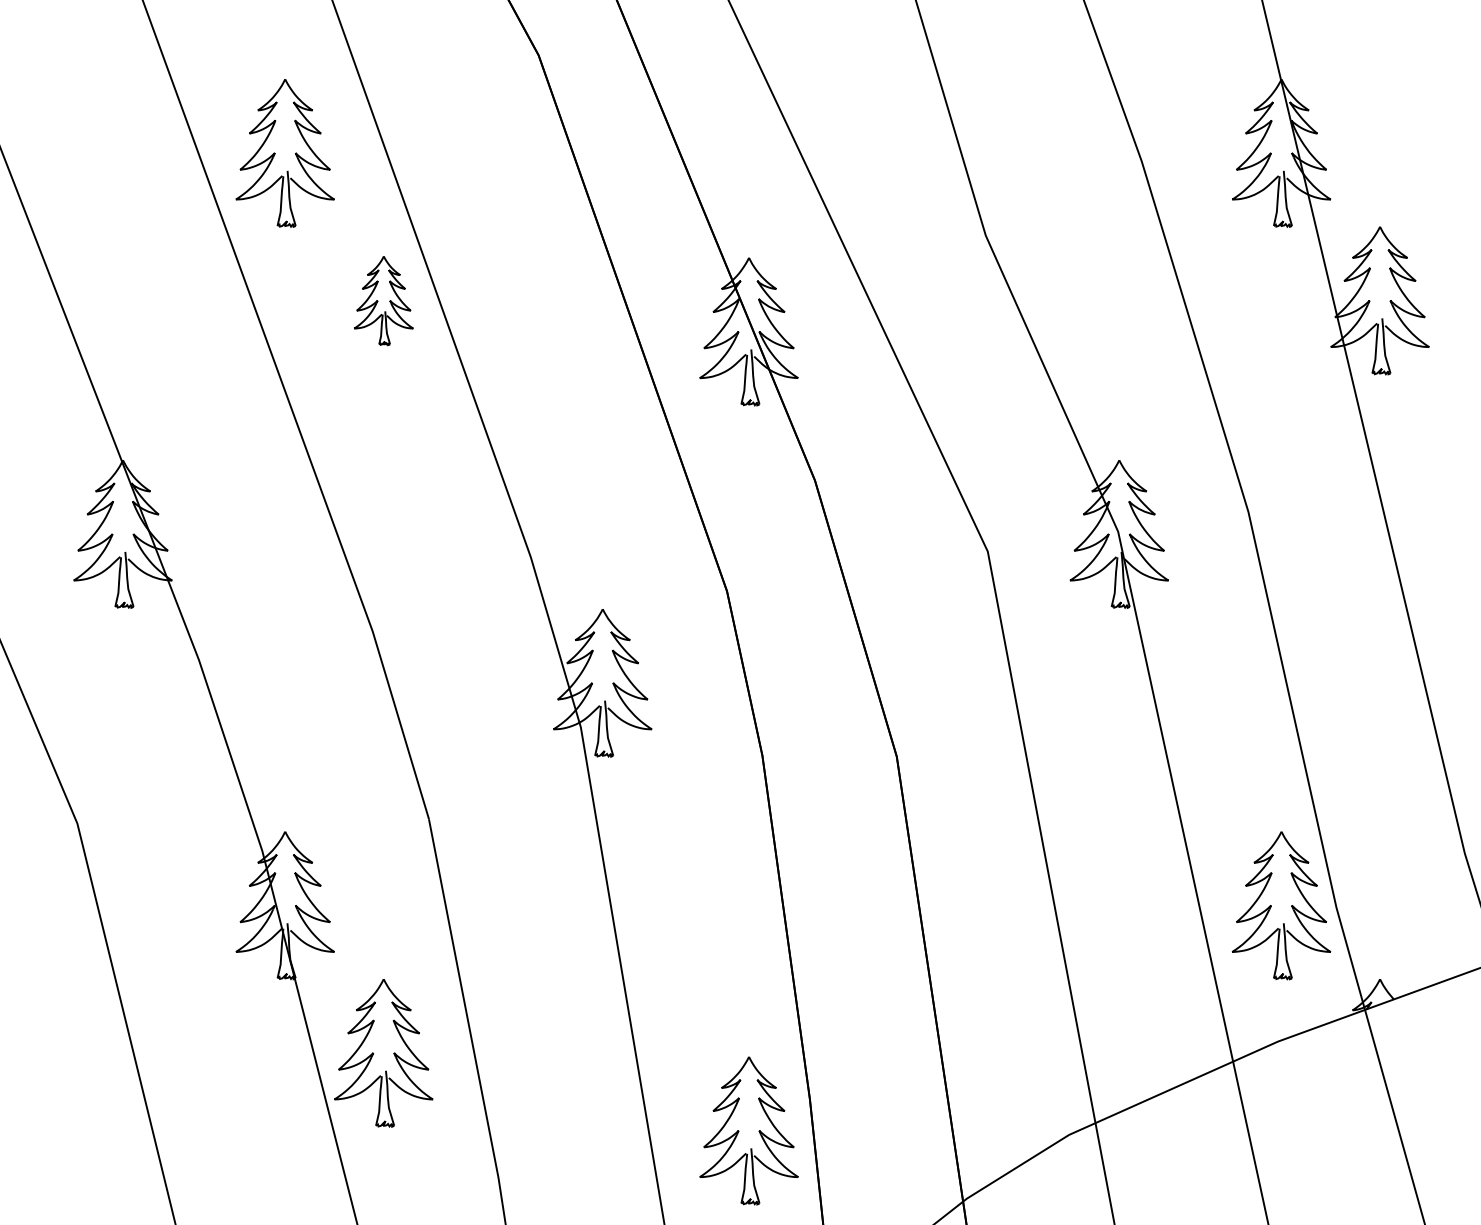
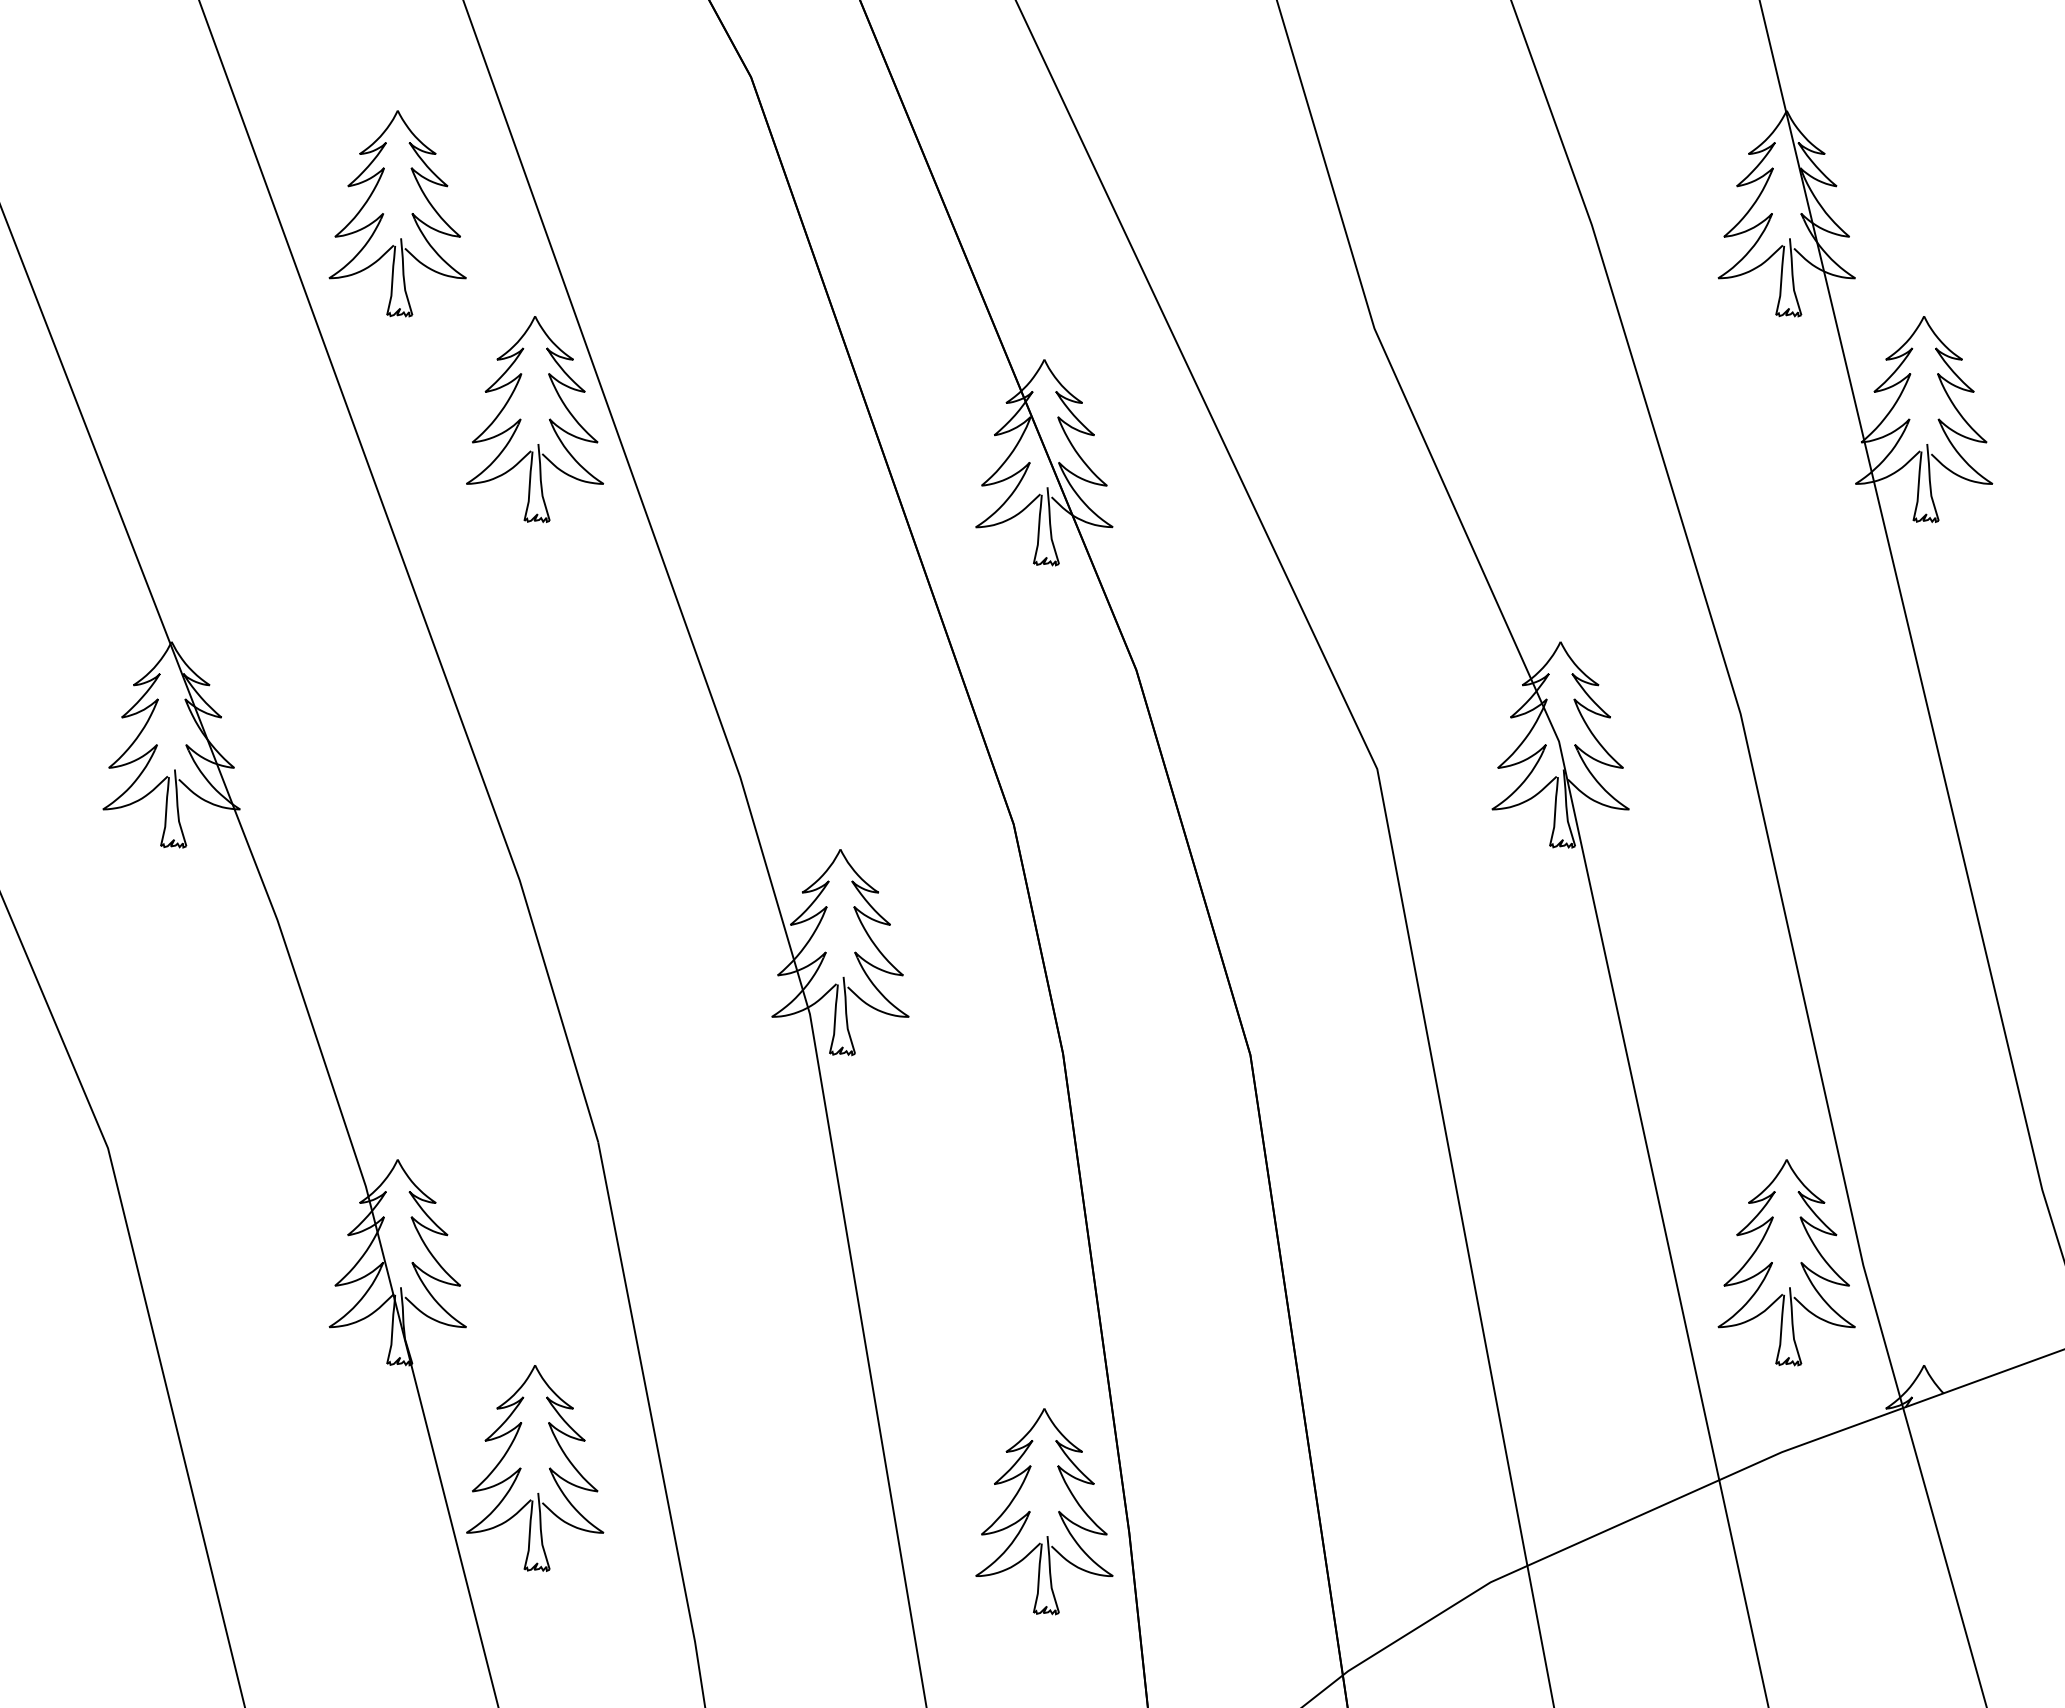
part: (384, 300) -> (535, 419), size x1.67
part: (739, 1130) -> (1030, 1511), moved

